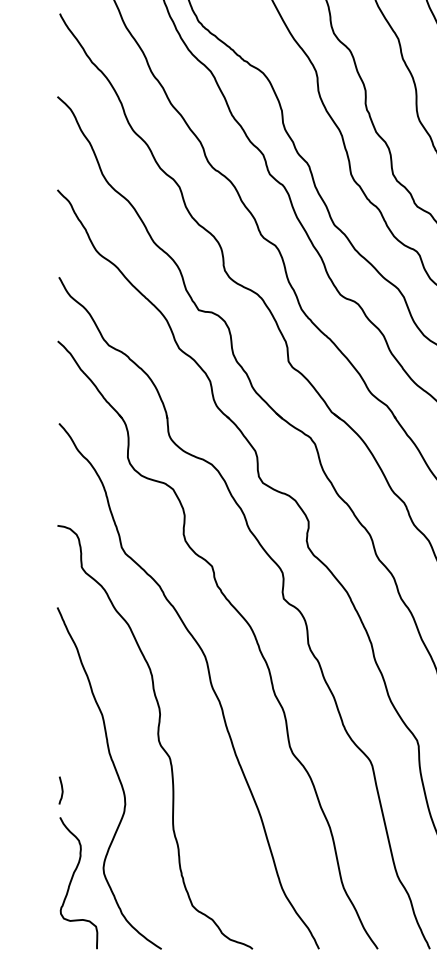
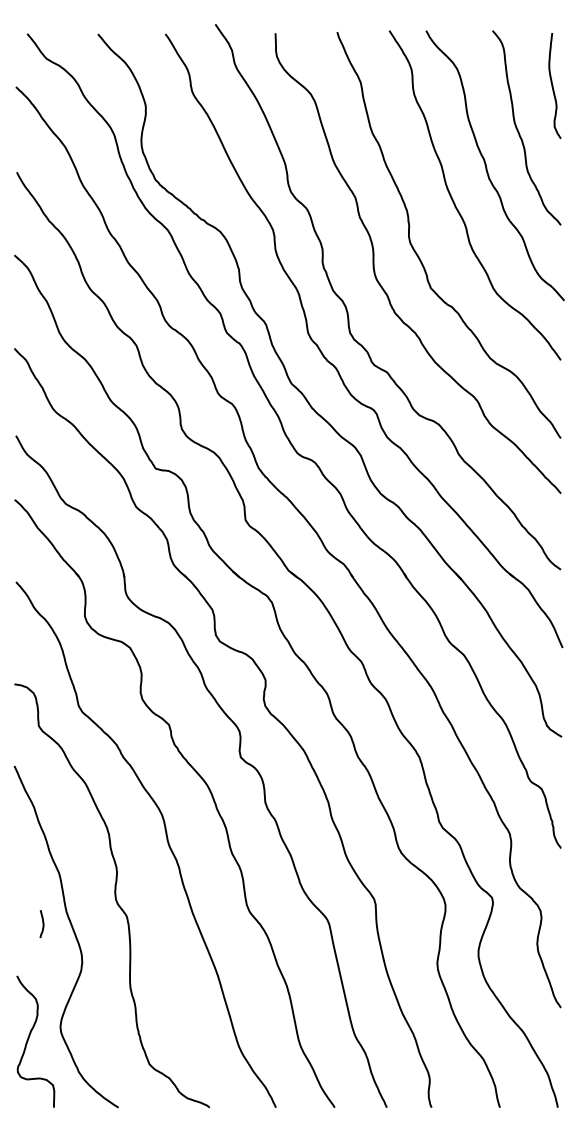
curve: (61, 789) -> (42, 923), moved

